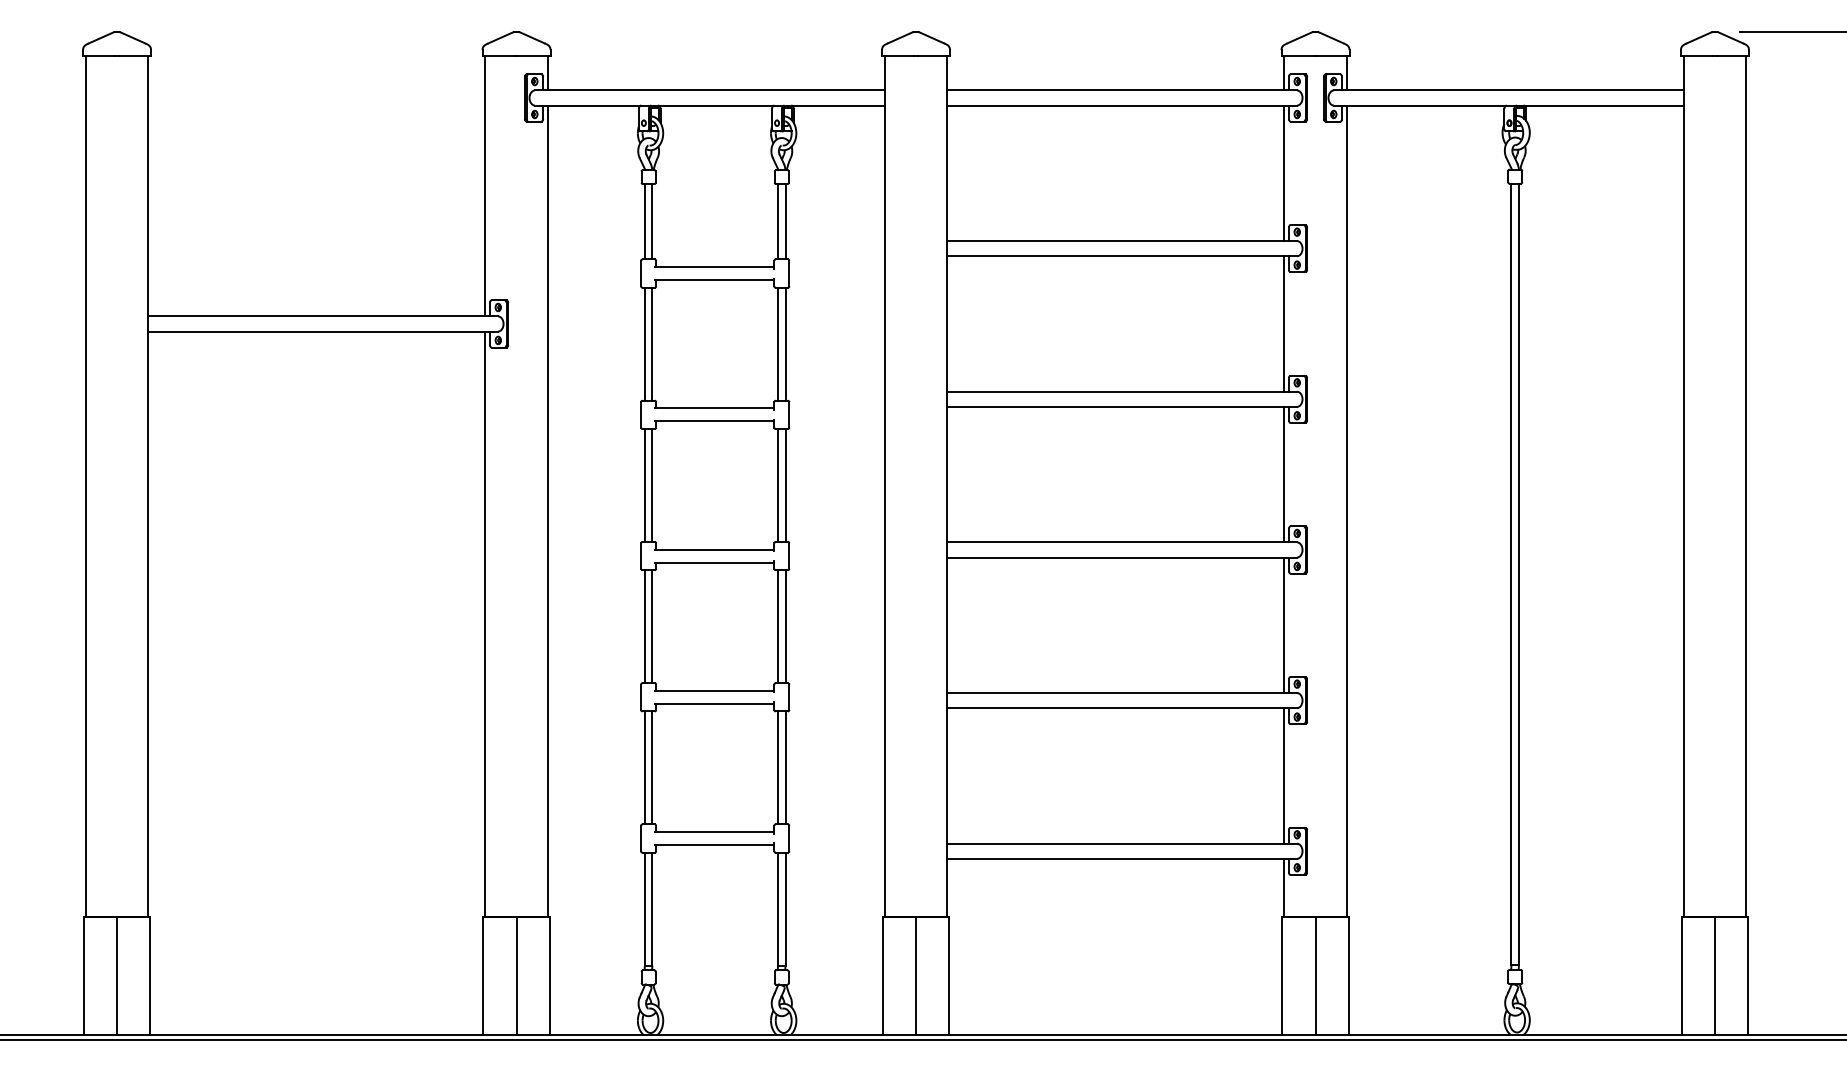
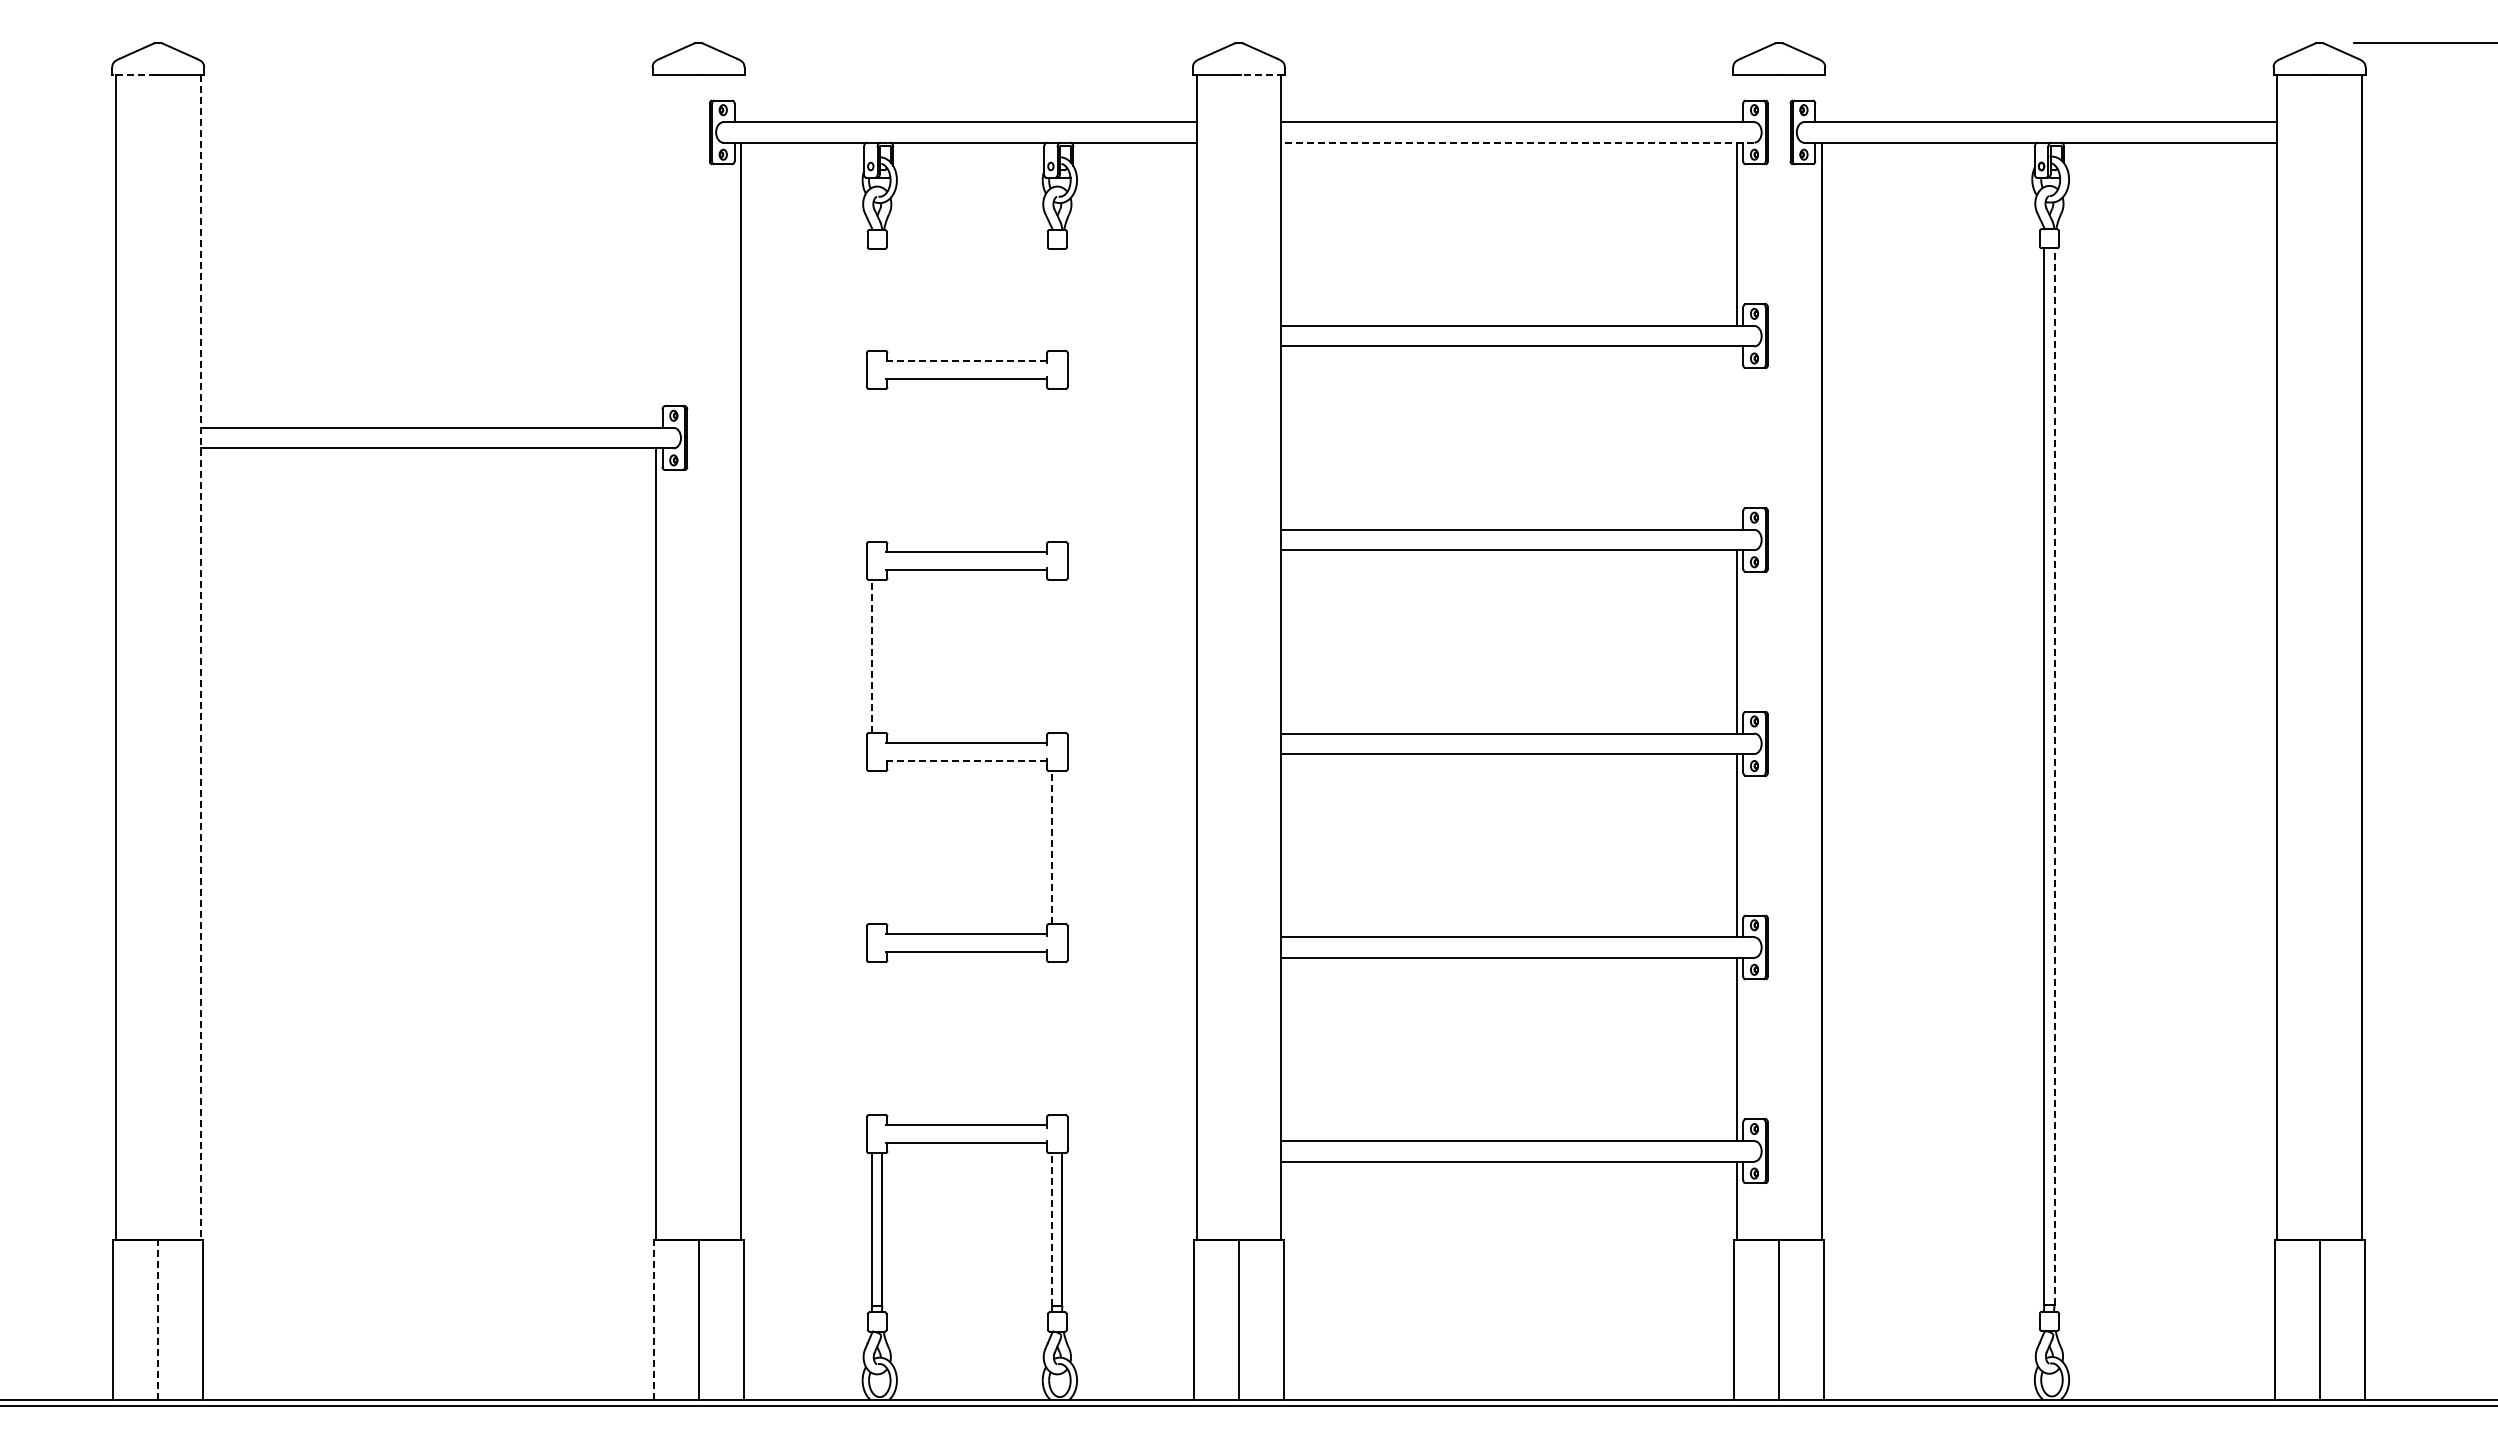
line: (99, 55) -> (134, 75), solid -> dashed
line: (933, 55) -> (1262, 75), solid -> dashed
line: (547, 72) -> (740, 98), removed
line: (1283, 72) -> (1736, 98), removed
line: (1346, 72) -> (1821, 98), removed
line: (1122, 105) -> (1517, 142), solid -> dashed
line: (485, 186) -> (656, 251), removed
line: (645, 221) -> (872, 299), removed
line: (652, 221) -> (882, 299), removed
line: (778, 221) -> (1052, 299), removed
line: (785, 221) -> (1062, 299), removed
line: (714, 267) -> (966, 361), solid -> dashed
line: (1283, 323) -> (1736, 437), removed
line: (645, 344) -> (872, 465), removed
line: (652, 344) -> (882, 465), removed
line: (778, 344) -> (1052, 465), removed
line: (785, 344) -> (1062, 465), removed
line: (645, 485) -> (872, 656), solid -> dashed
line: (652, 485) -> (882, 656), removed
line: (778, 485) -> (1052, 656), removed
line: (785, 485) -> (1062, 656), removed
line: (148, 486) -> (200, 657), solid -> dashed
line: (714, 562) -> (966, 760), solid -> dashed
line: (1519, 574) -> (2054, 776), solid -> dashed
line: (645, 626) -> (872, 847), removed
line: (652, 626) -> (882, 847), removed
line: (778, 626) -> (1052, 847), solid -> dashed
line: (785, 626) -> (1062, 847), removed
line: (645, 767) -> (872, 1038), removed
line: (652, 767) -> (882, 1038), removed
line: (778, 767) -> (1052, 1038), removed
line: (785, 767) -> (1062, 1038), removed
line: (778, 909) -> (1052, 1229), solid -> dashed
line: (117, 976) -> (158, 1320), solid -> dashed
line: (483, 976) -> (653, 1320), solid -> dashed

